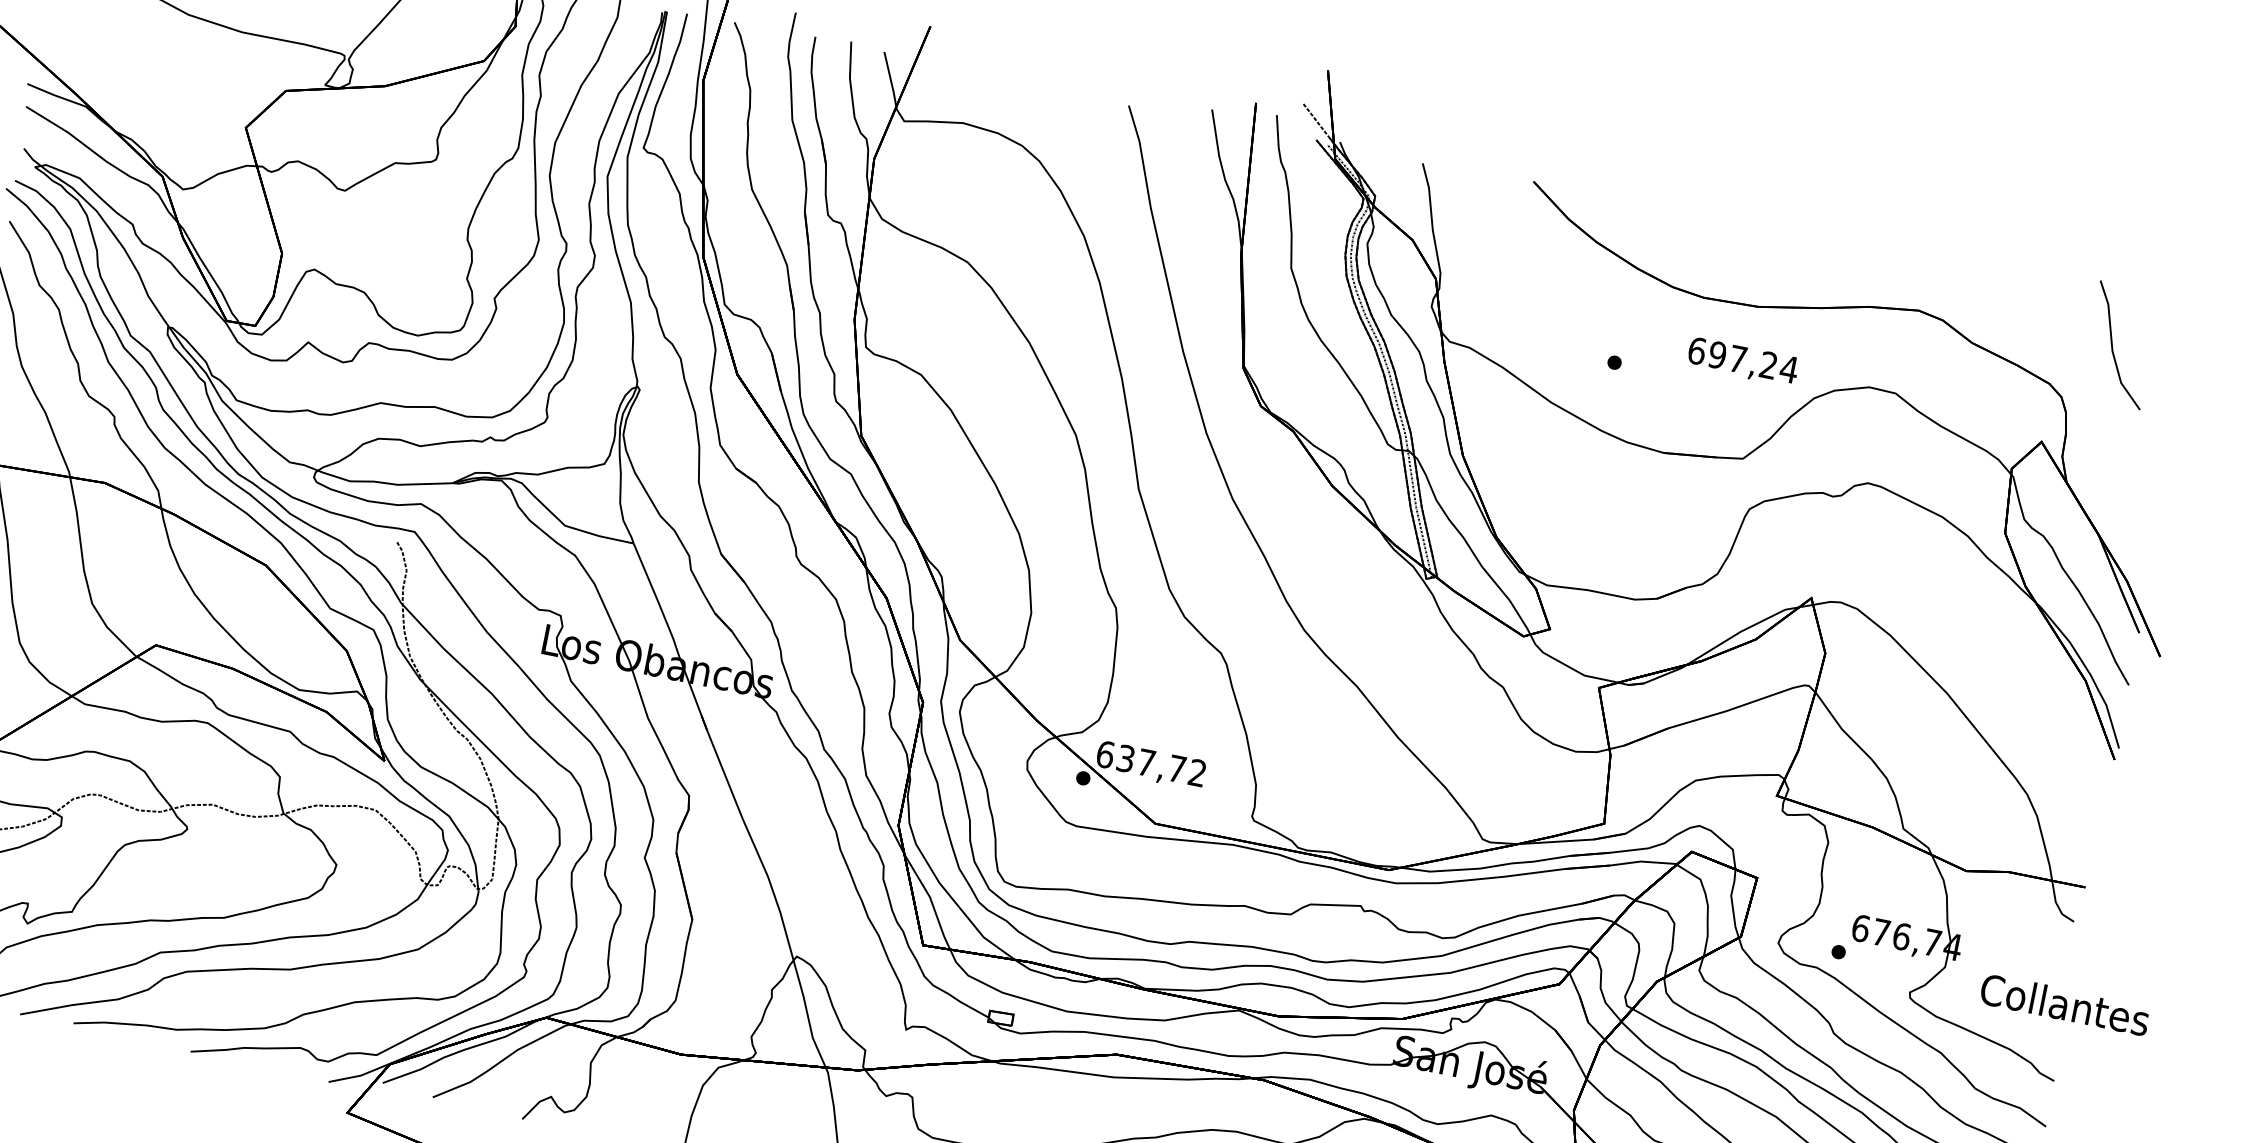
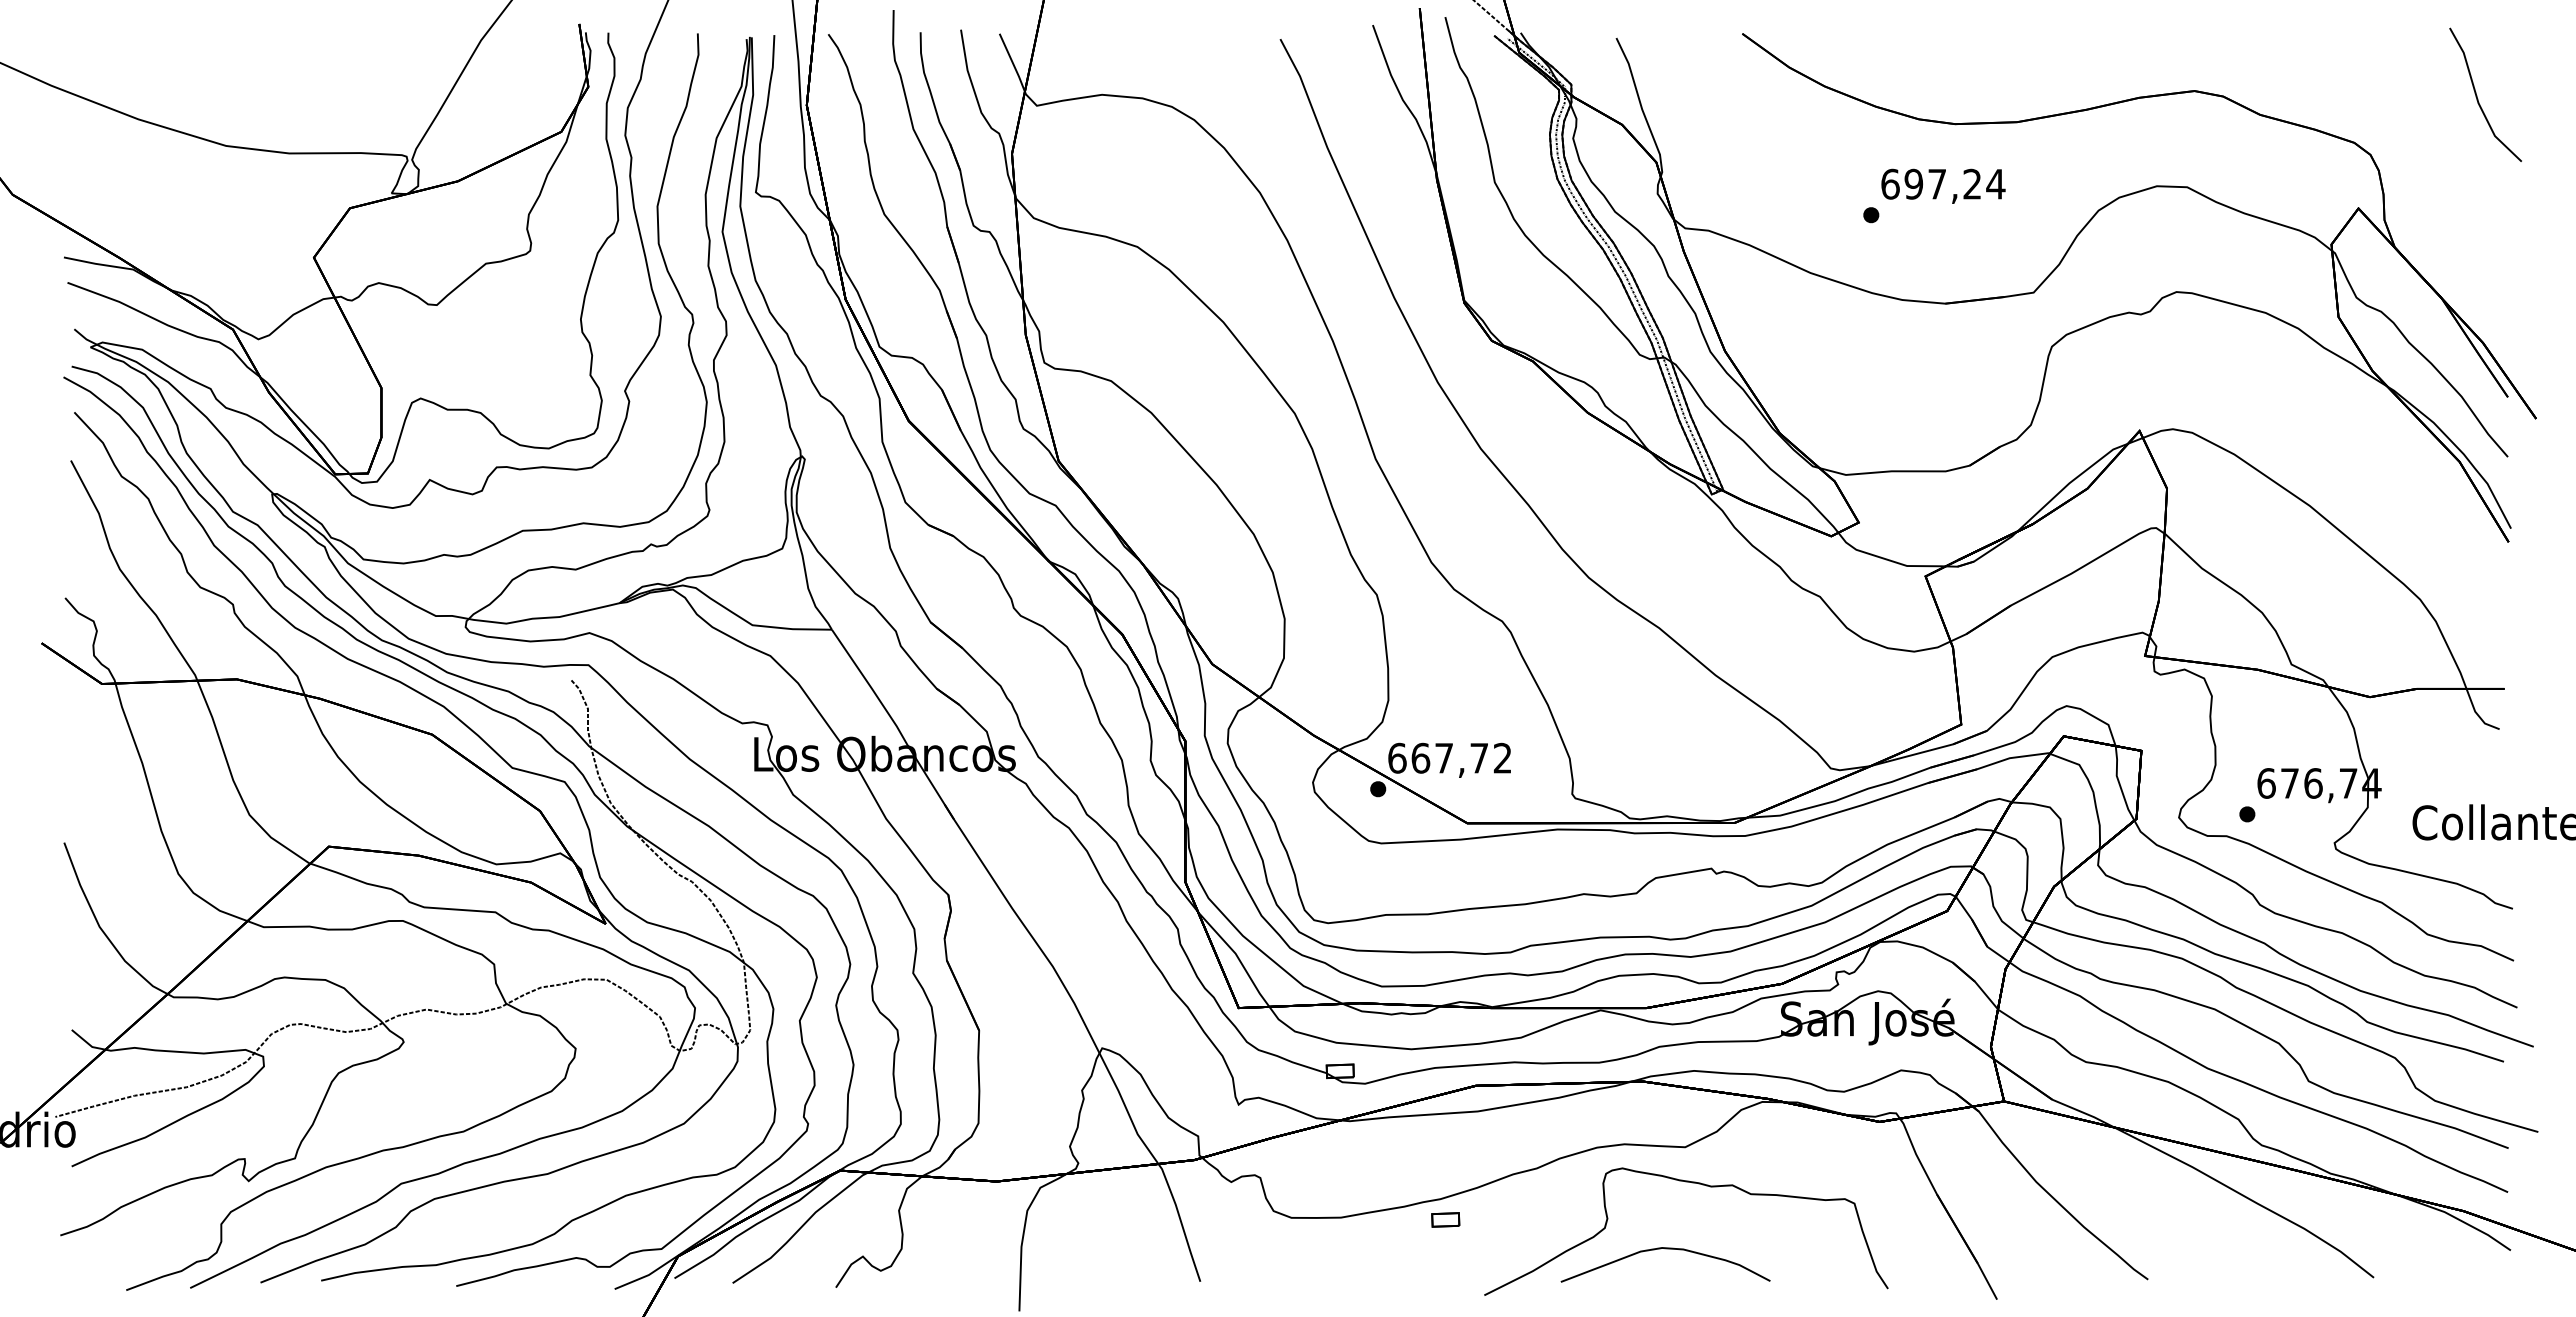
part: (2112, 344) -> (2477, 95), moved
text: (1743, 361) -> (1943, 185), moved
text: (1125, 758) -> (1420, 757), 637,72 -> 667,72

